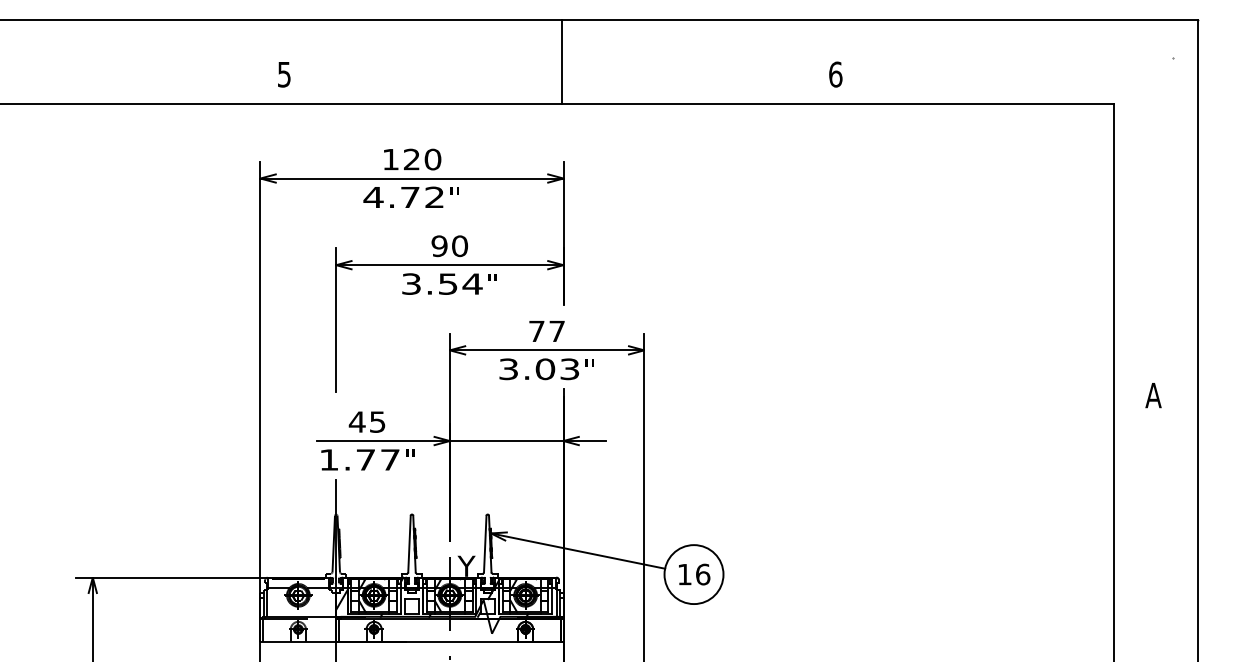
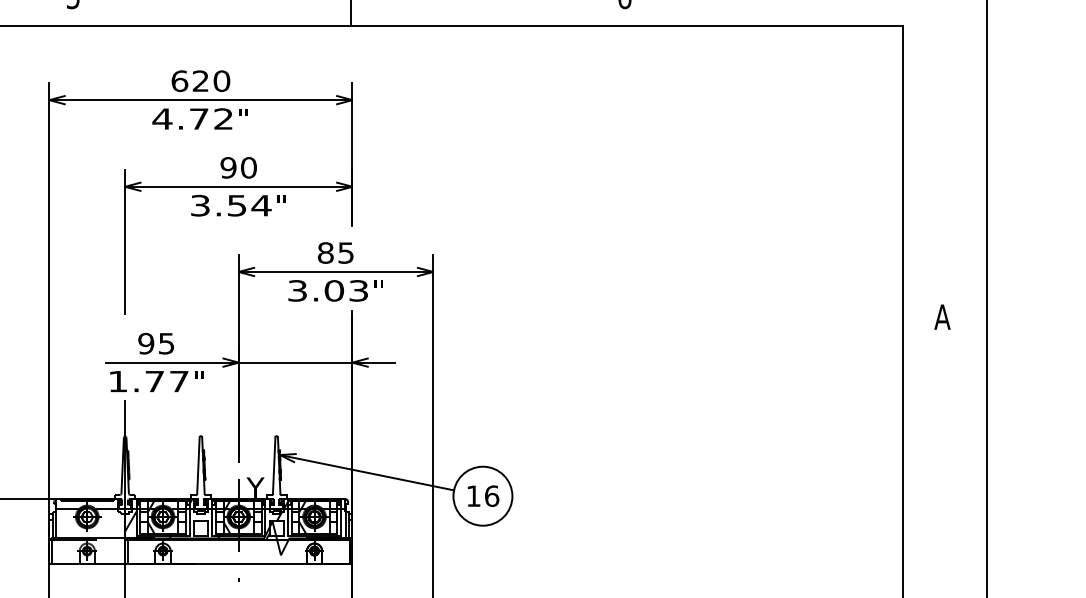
text: (390, 159) -> (179, 81), 120 -> 620
text: (546, 331) -> (335, 253), 77 -> 85
text: (356, 421) -> (145, 343), 45 -> 95

